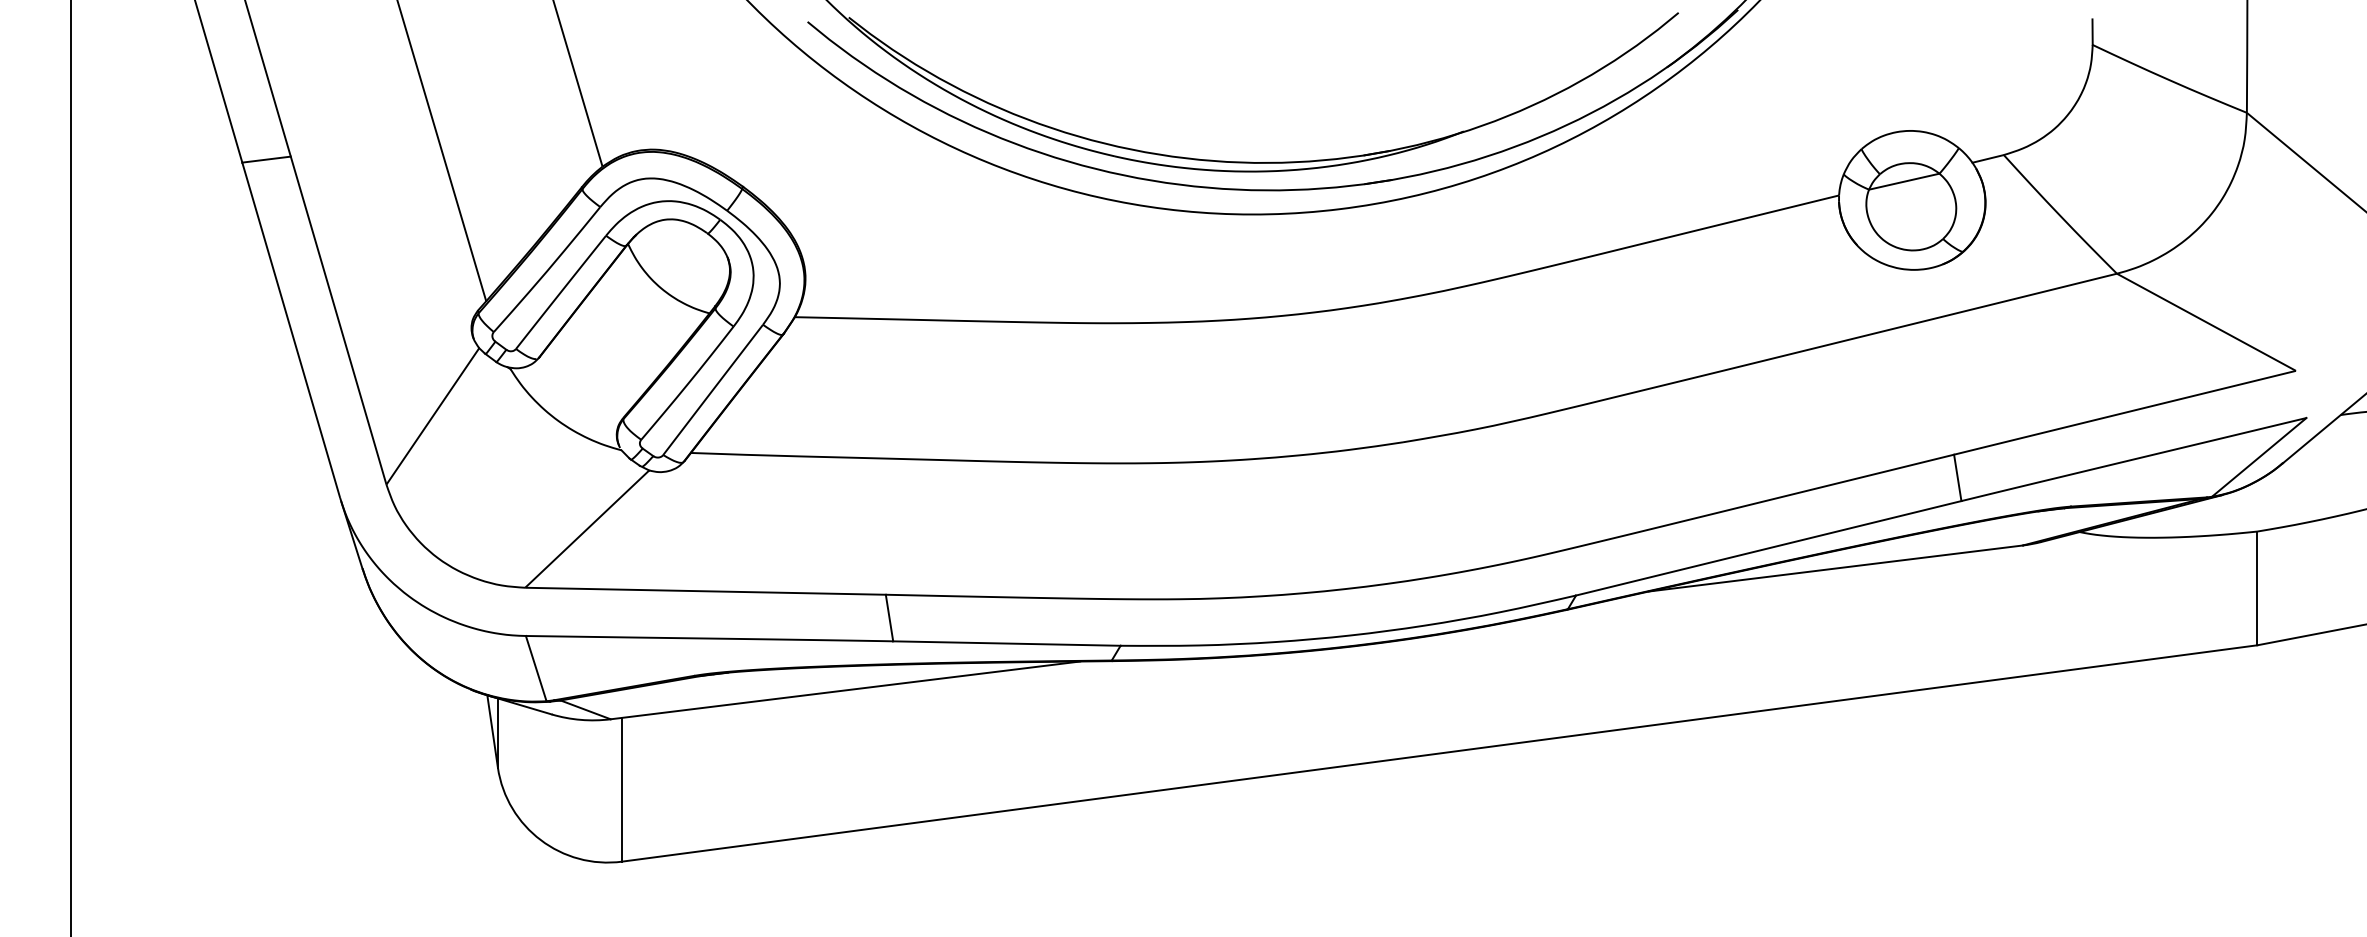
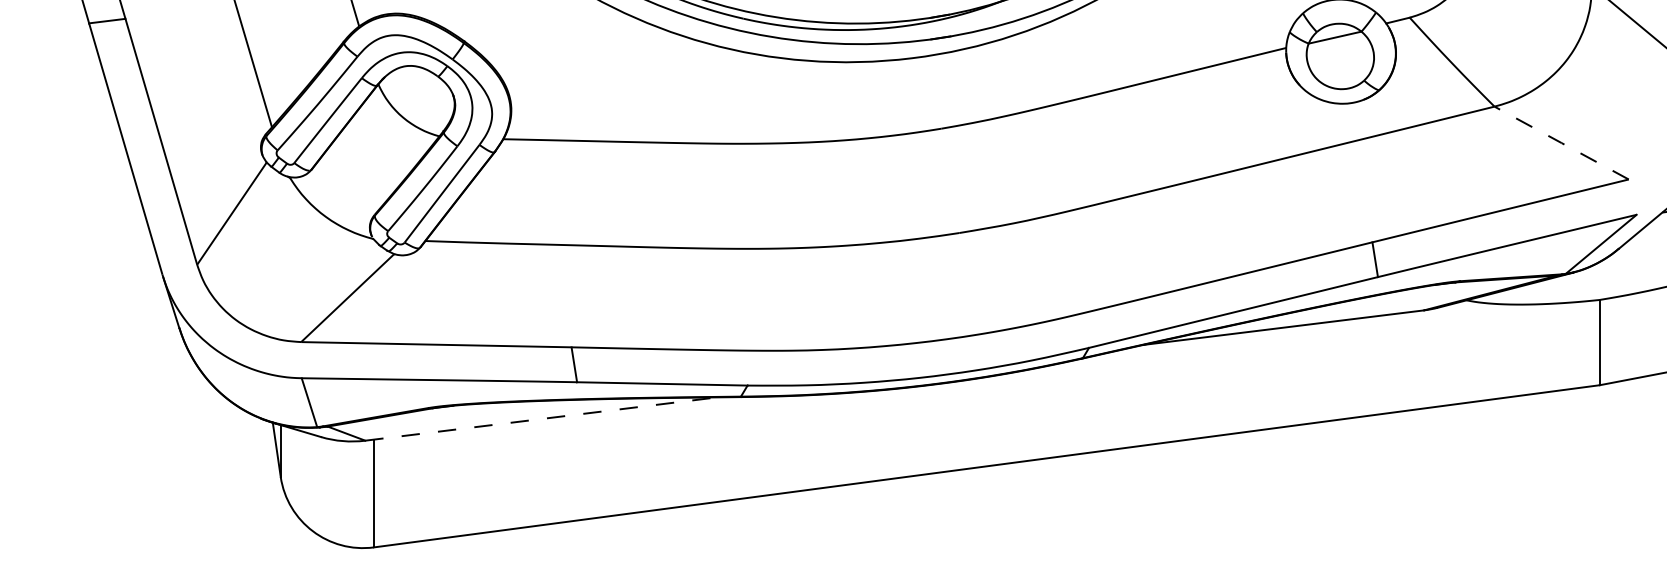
line: (2206, 322) -> (1561, 143), solid -> dashed
line: (845, 690) -> (541, 419), solid -> dashed

